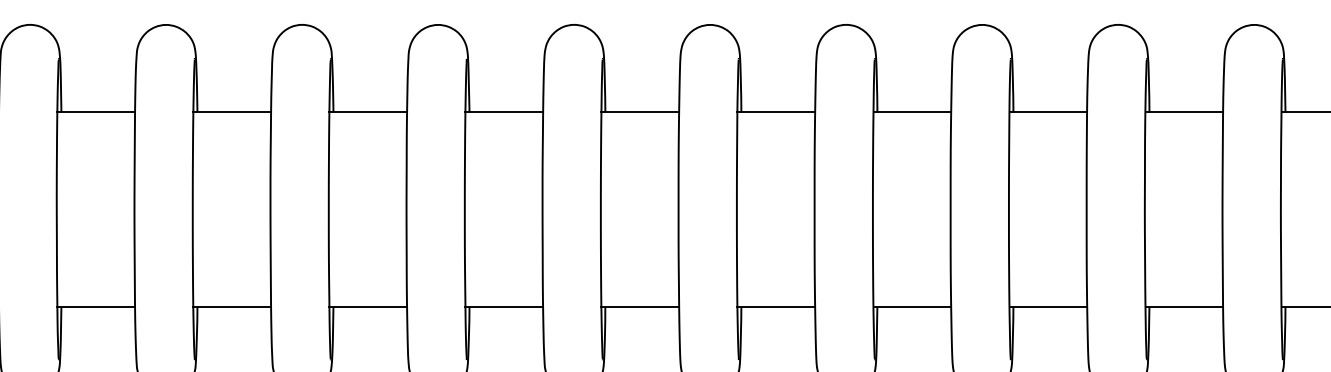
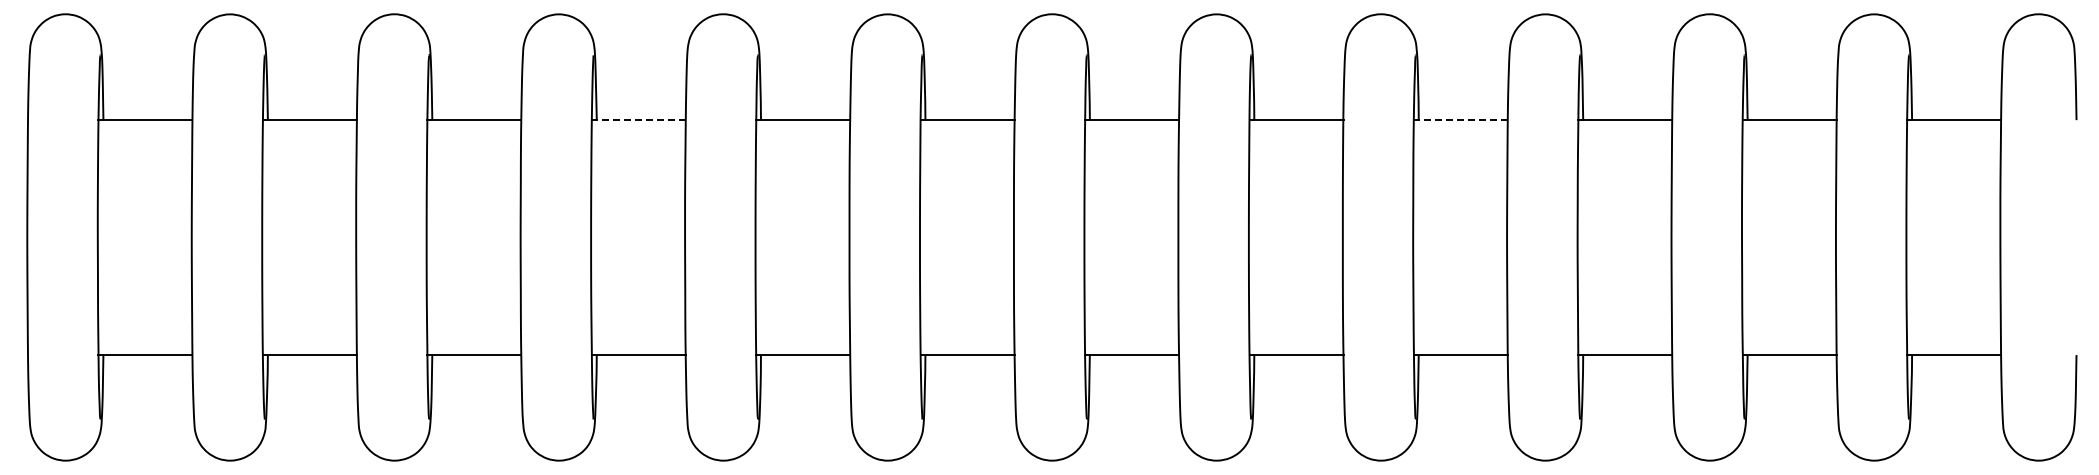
line: (504, 112) -> (638, 120), solid -> dashed
line: (1183, 112) -> (1460, 120), solid -> dashed

